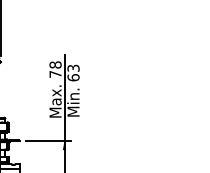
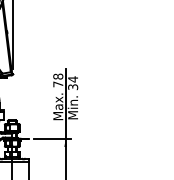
text: (73, 73) -> (73, 83), 63 -> 34

